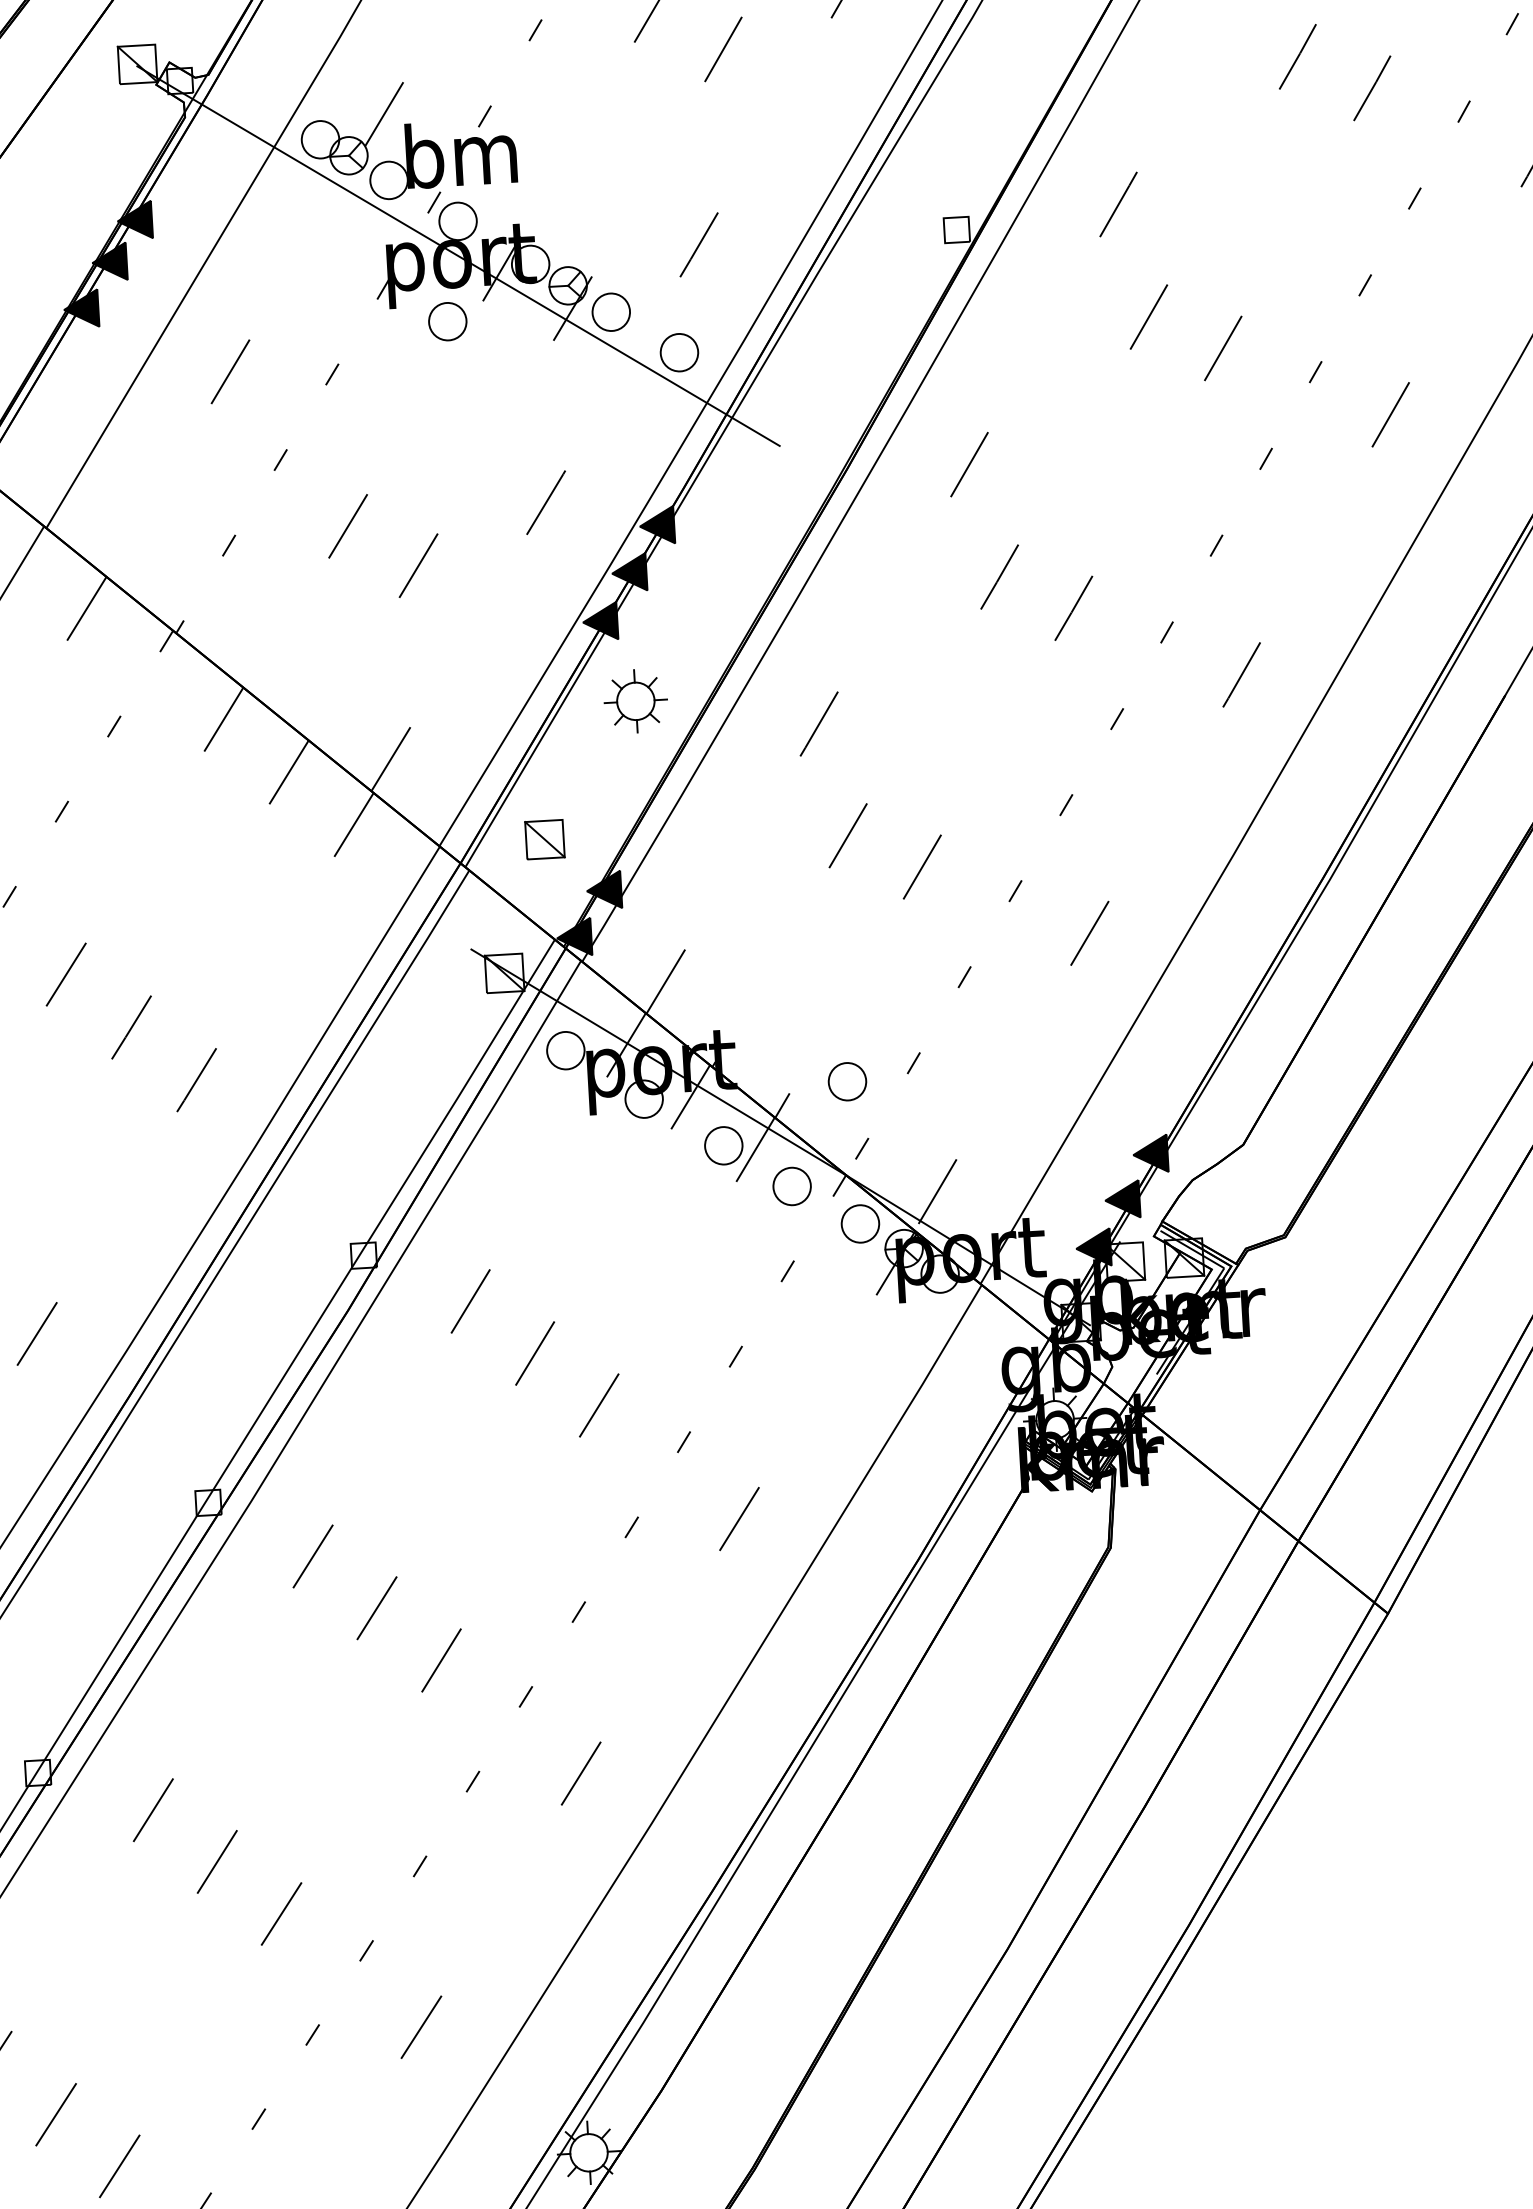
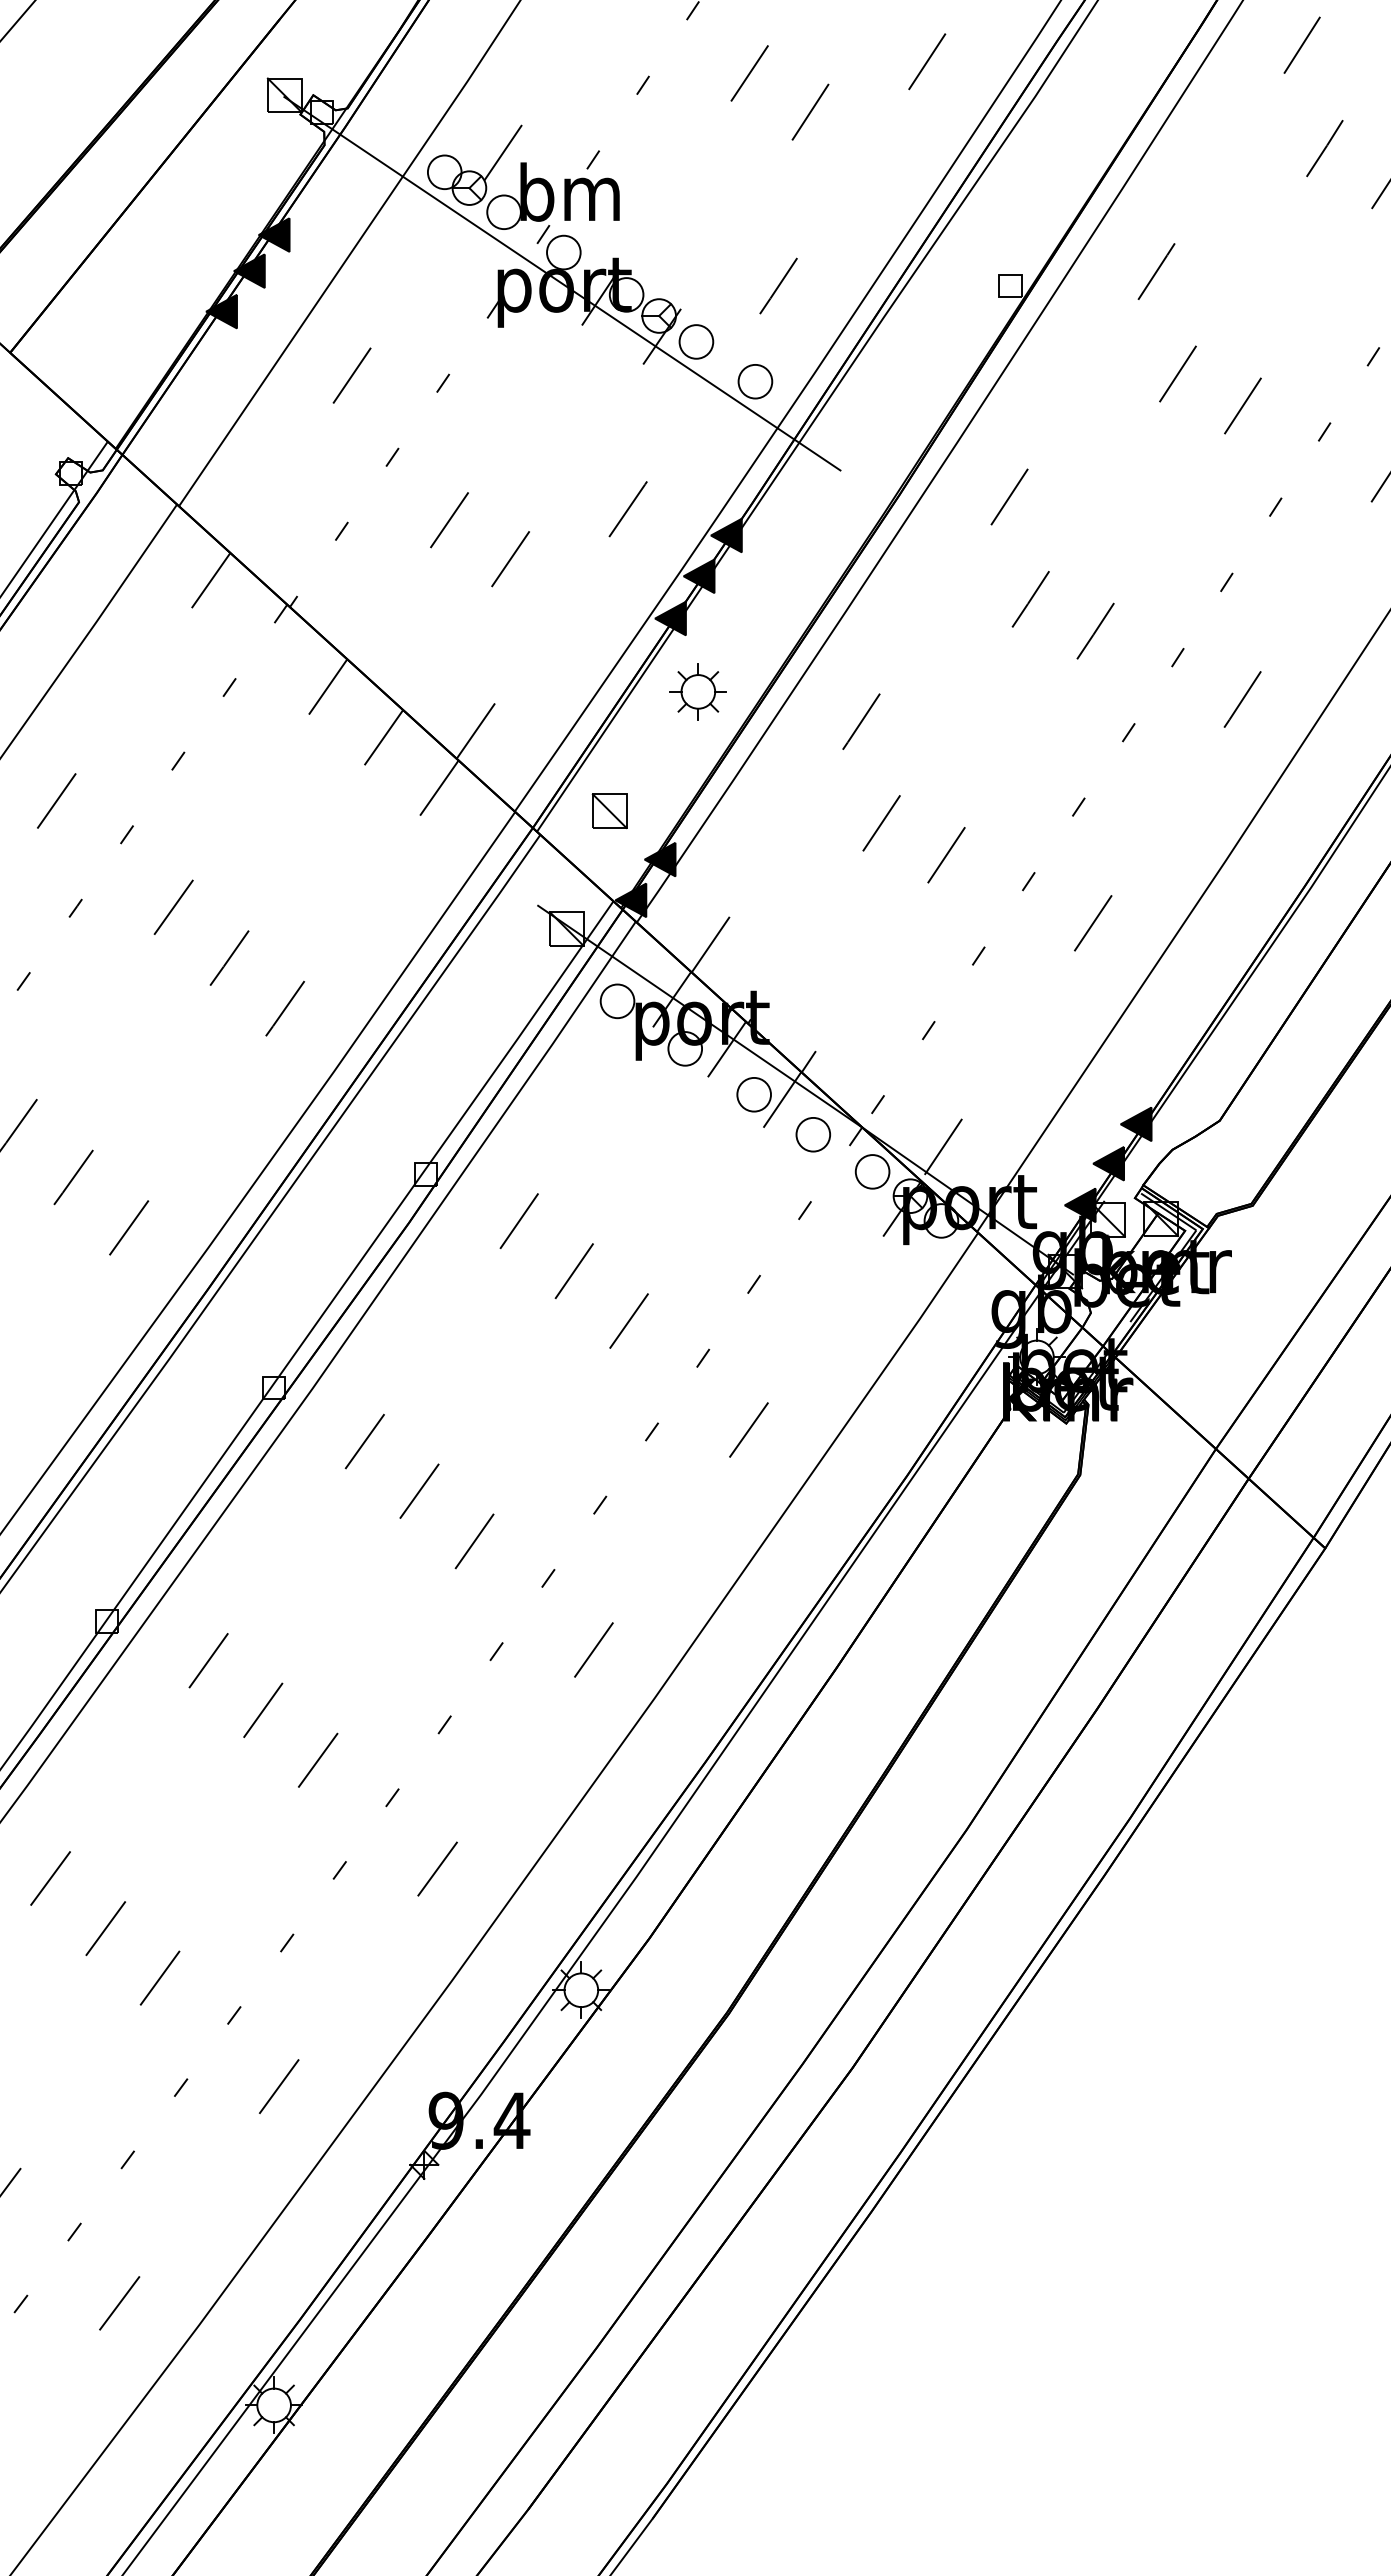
part: (447, 321) -> (549, 341), removed
part: (846, 1081) -> (867, 1043), removed

